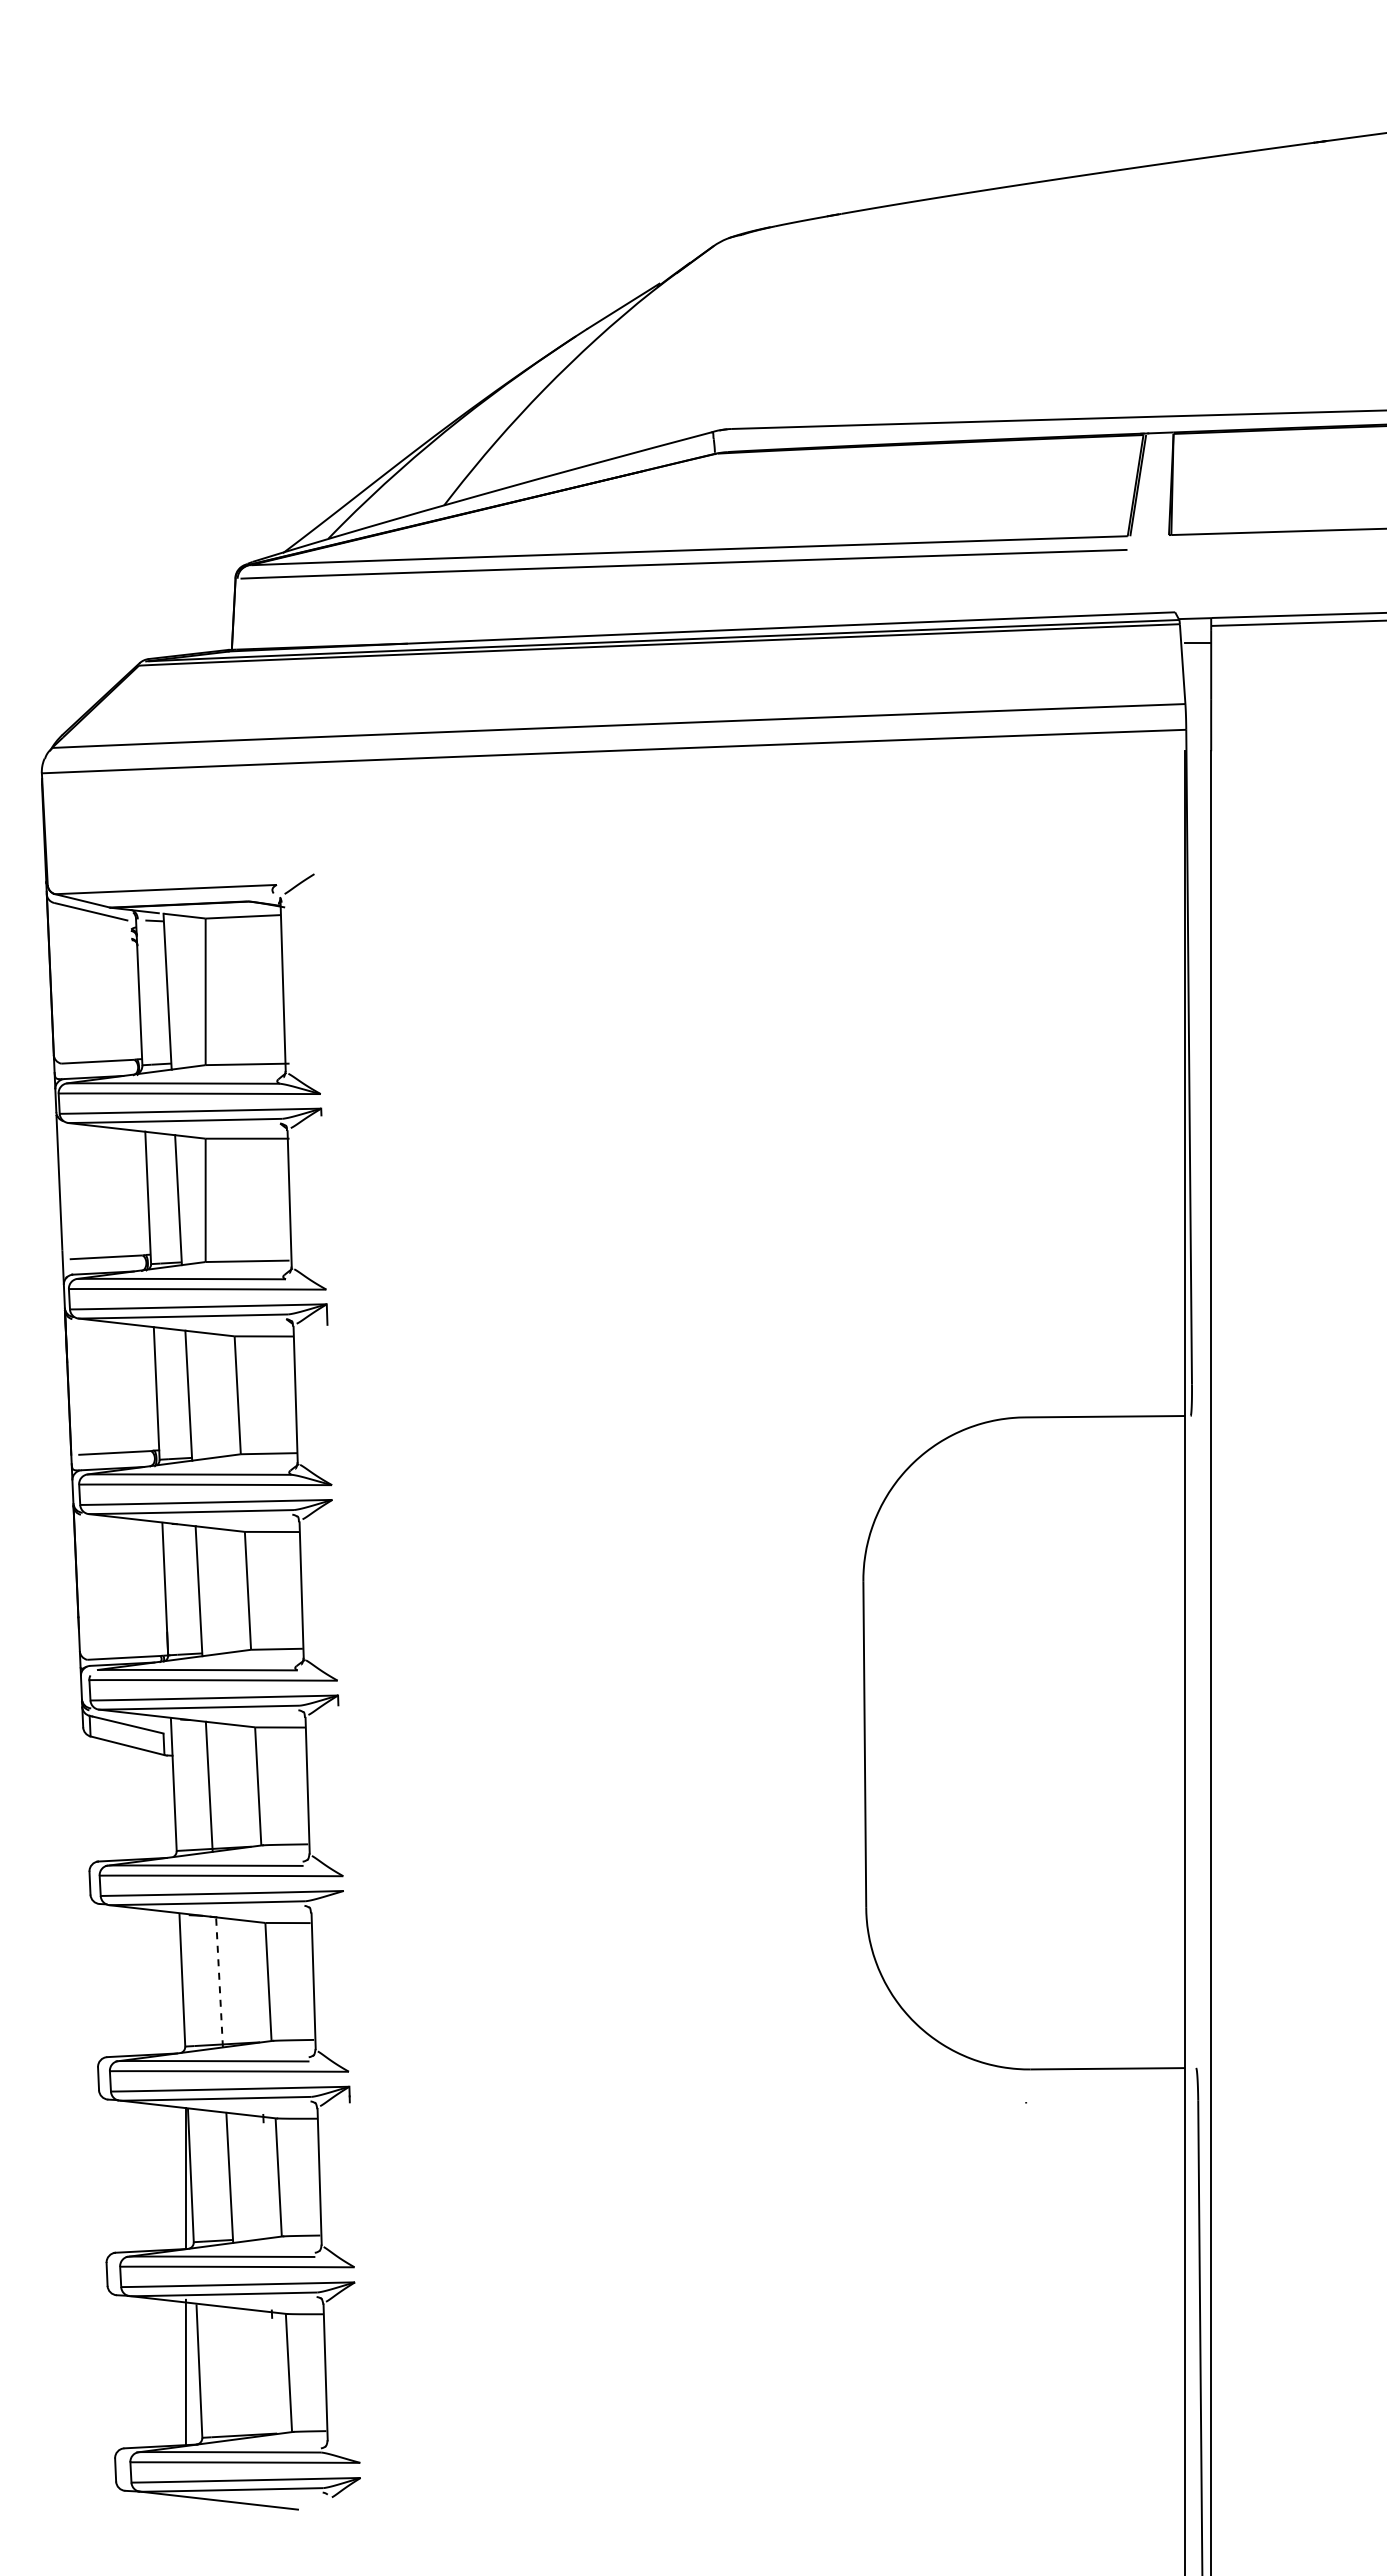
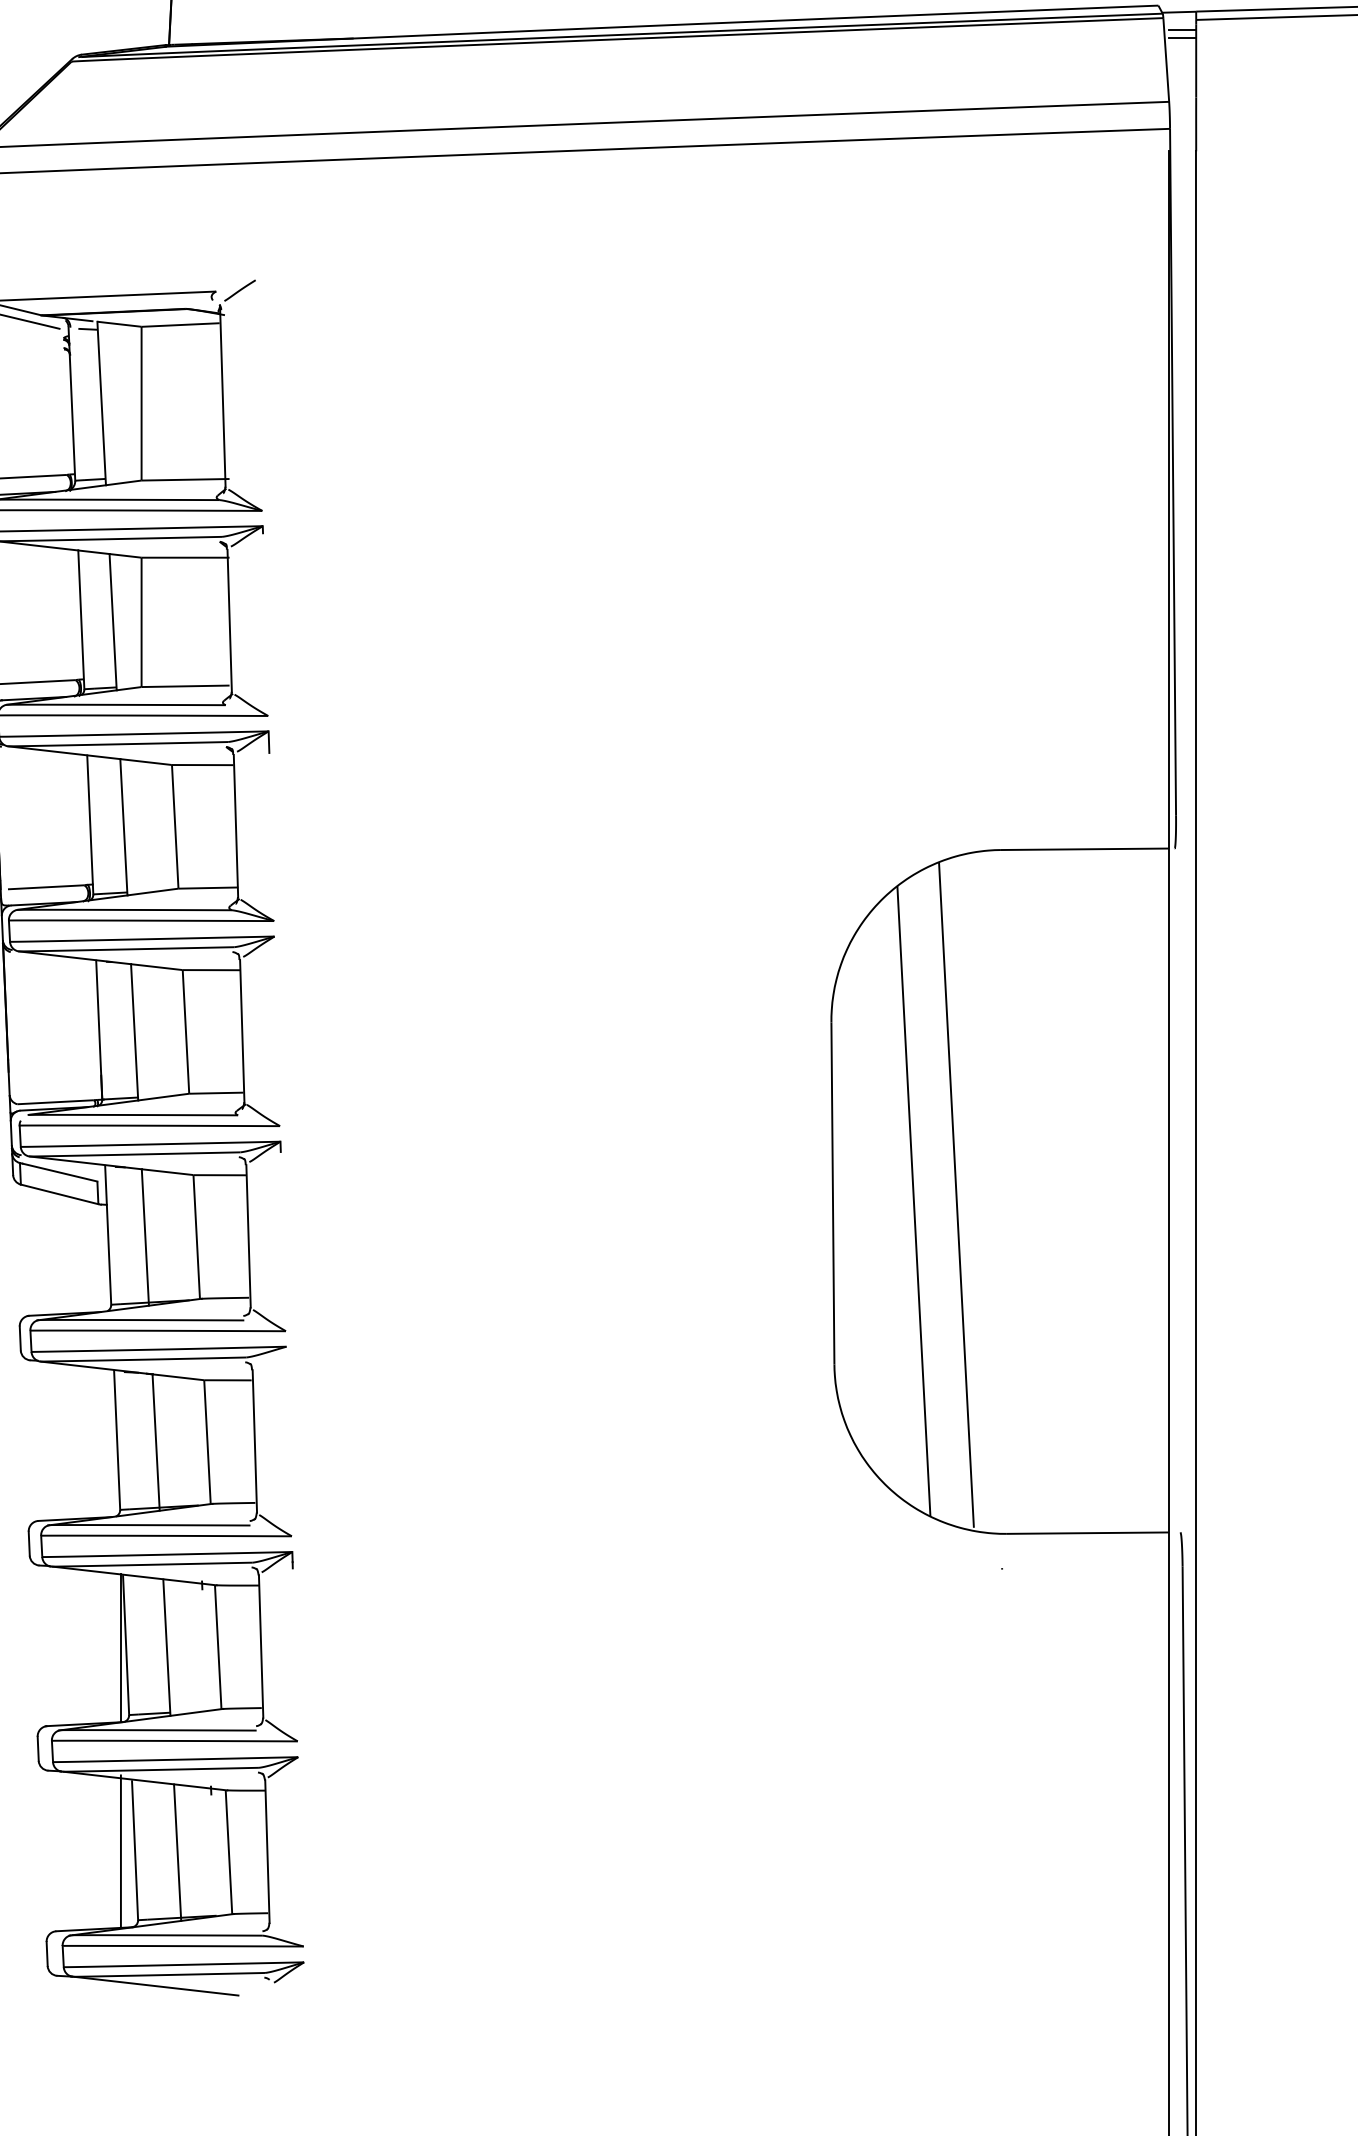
line: (1198, 635) -> (1182, 29), added
line: (982, 1745) -> (956, 1194), added
line: (941, 1751) -> (913, 1200), added
line: (219, 1981) -> (156, 1441), dashed -> solid
line: (239, 2373) -> (177, 1852), added

